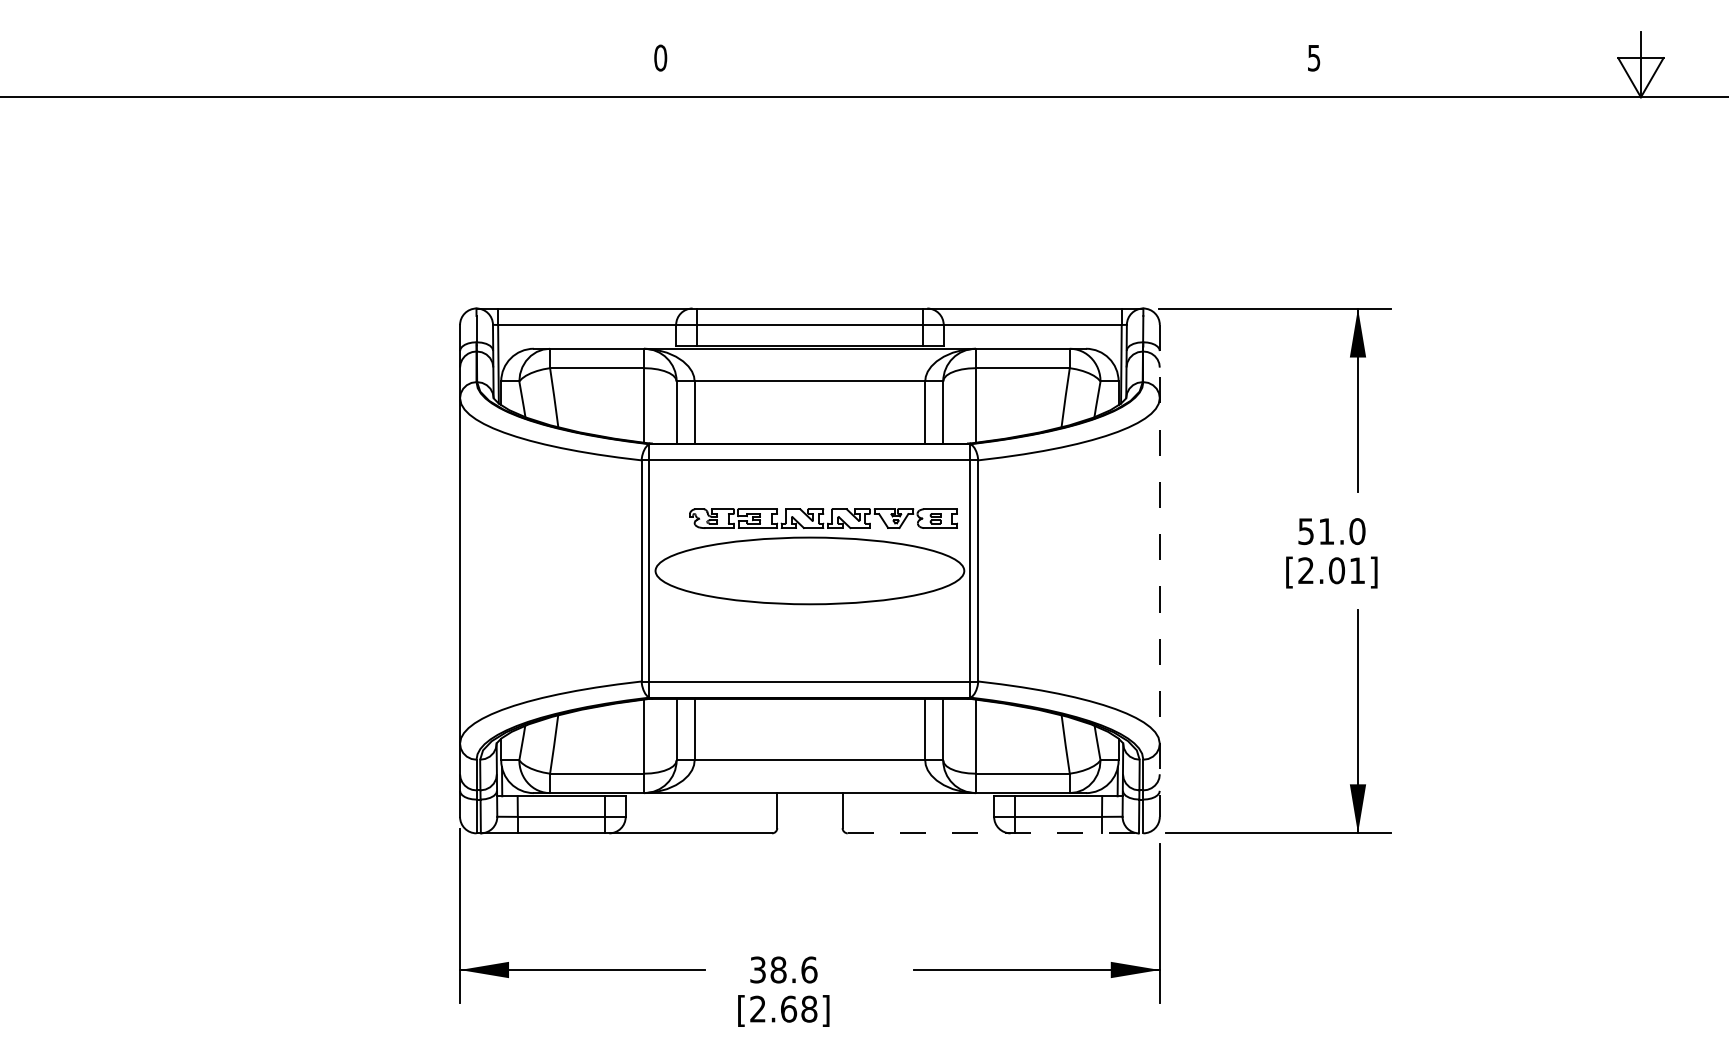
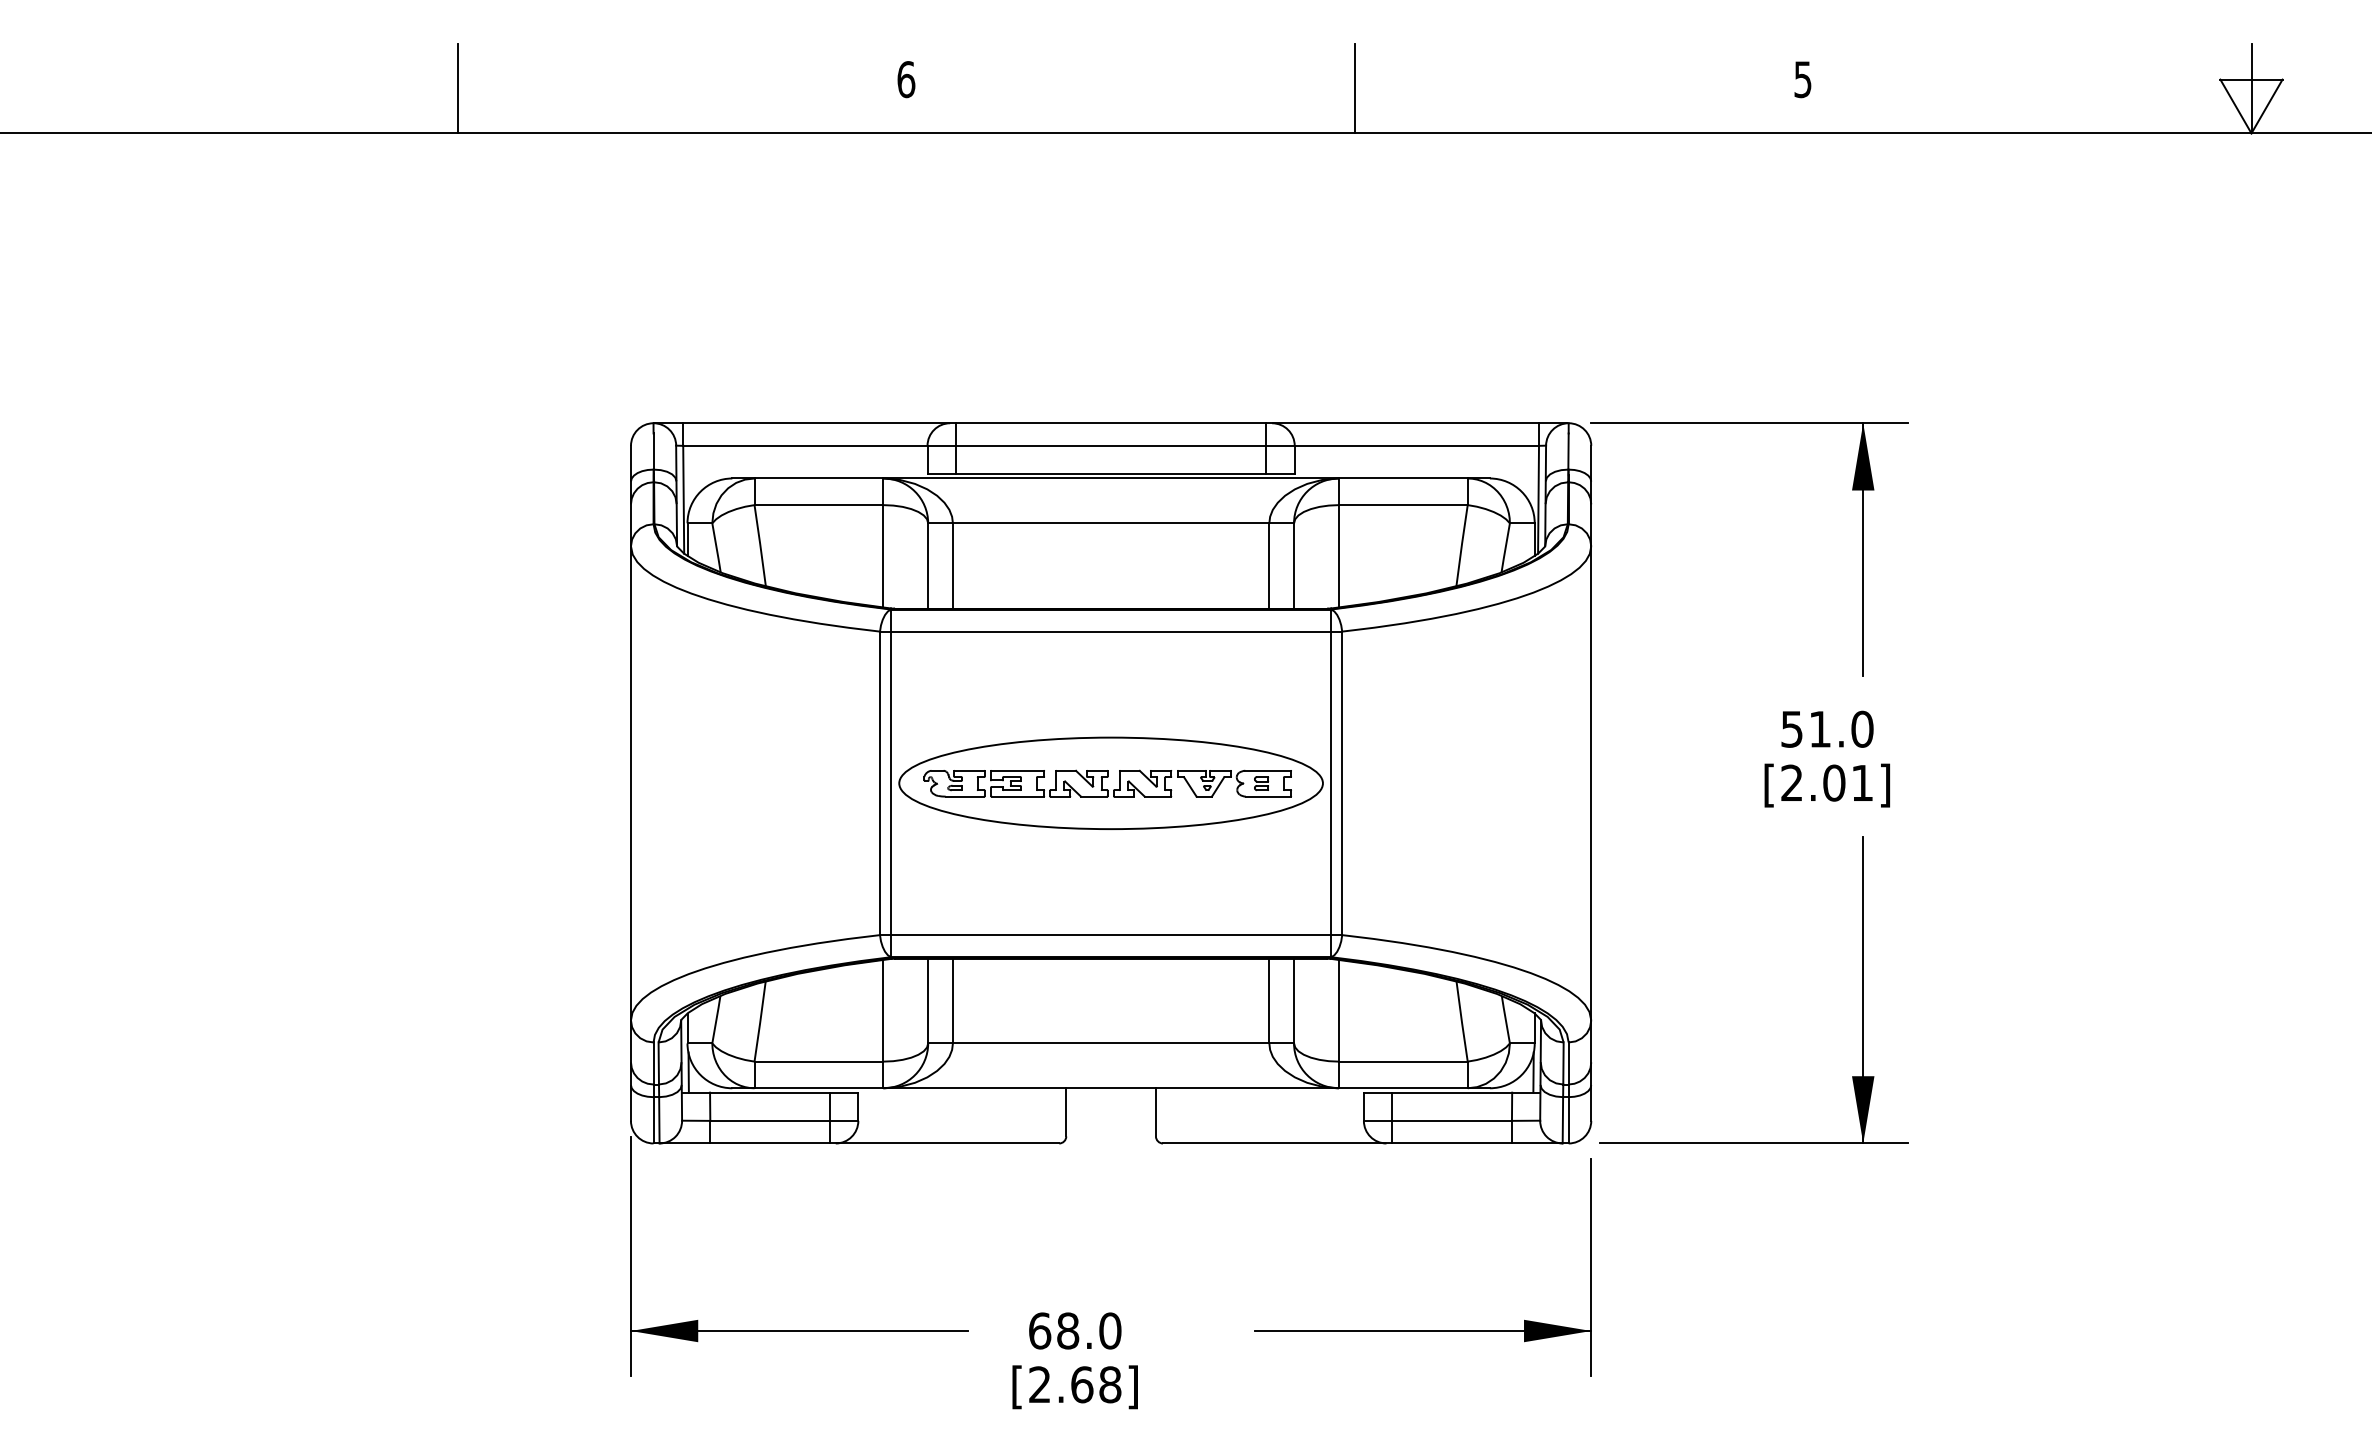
text: (660, 58) -> (906, 79), 0 -> 6
line: (334, 64) -> (458, 88), added
line: (987, 64) -> (1354, 88), added
part: (823, 518) -> (1107, 783), moved
line: (1159, 571) -> (1591, 783), dashed -> solid
line: (995, 833) -> (1365, 1143), dashed -> solid
text: (783, 969) -> (1075, 1330), 38.6 -> 68.0

